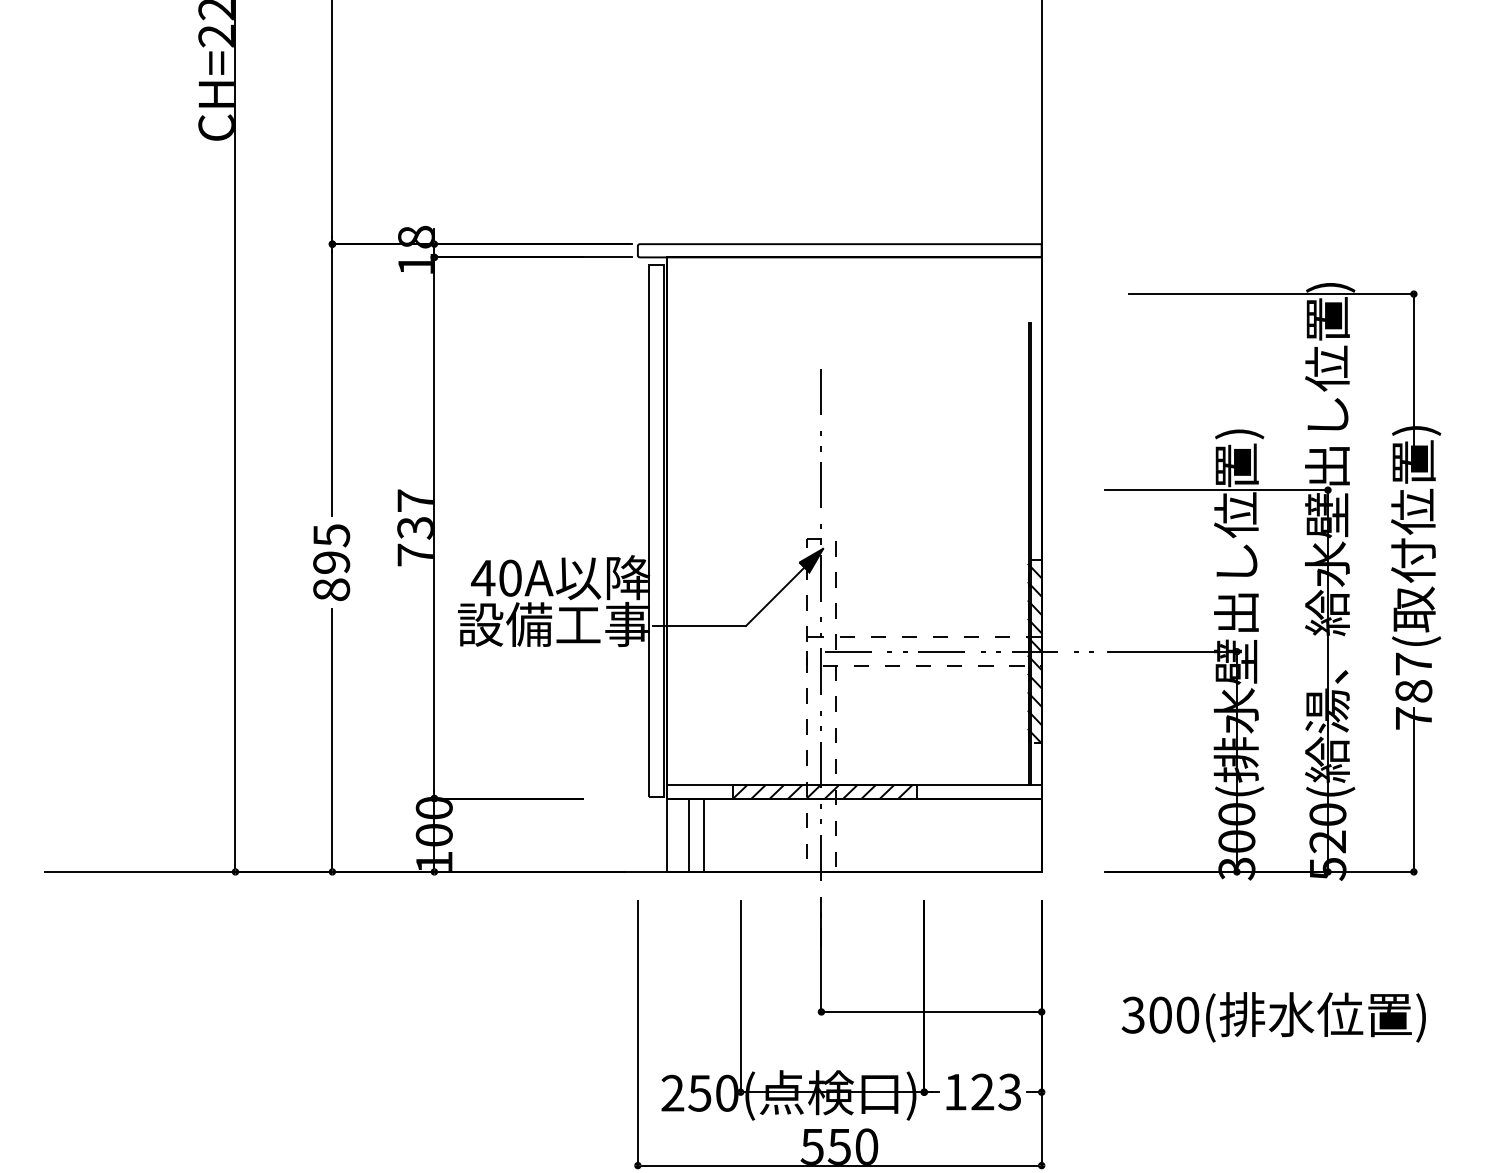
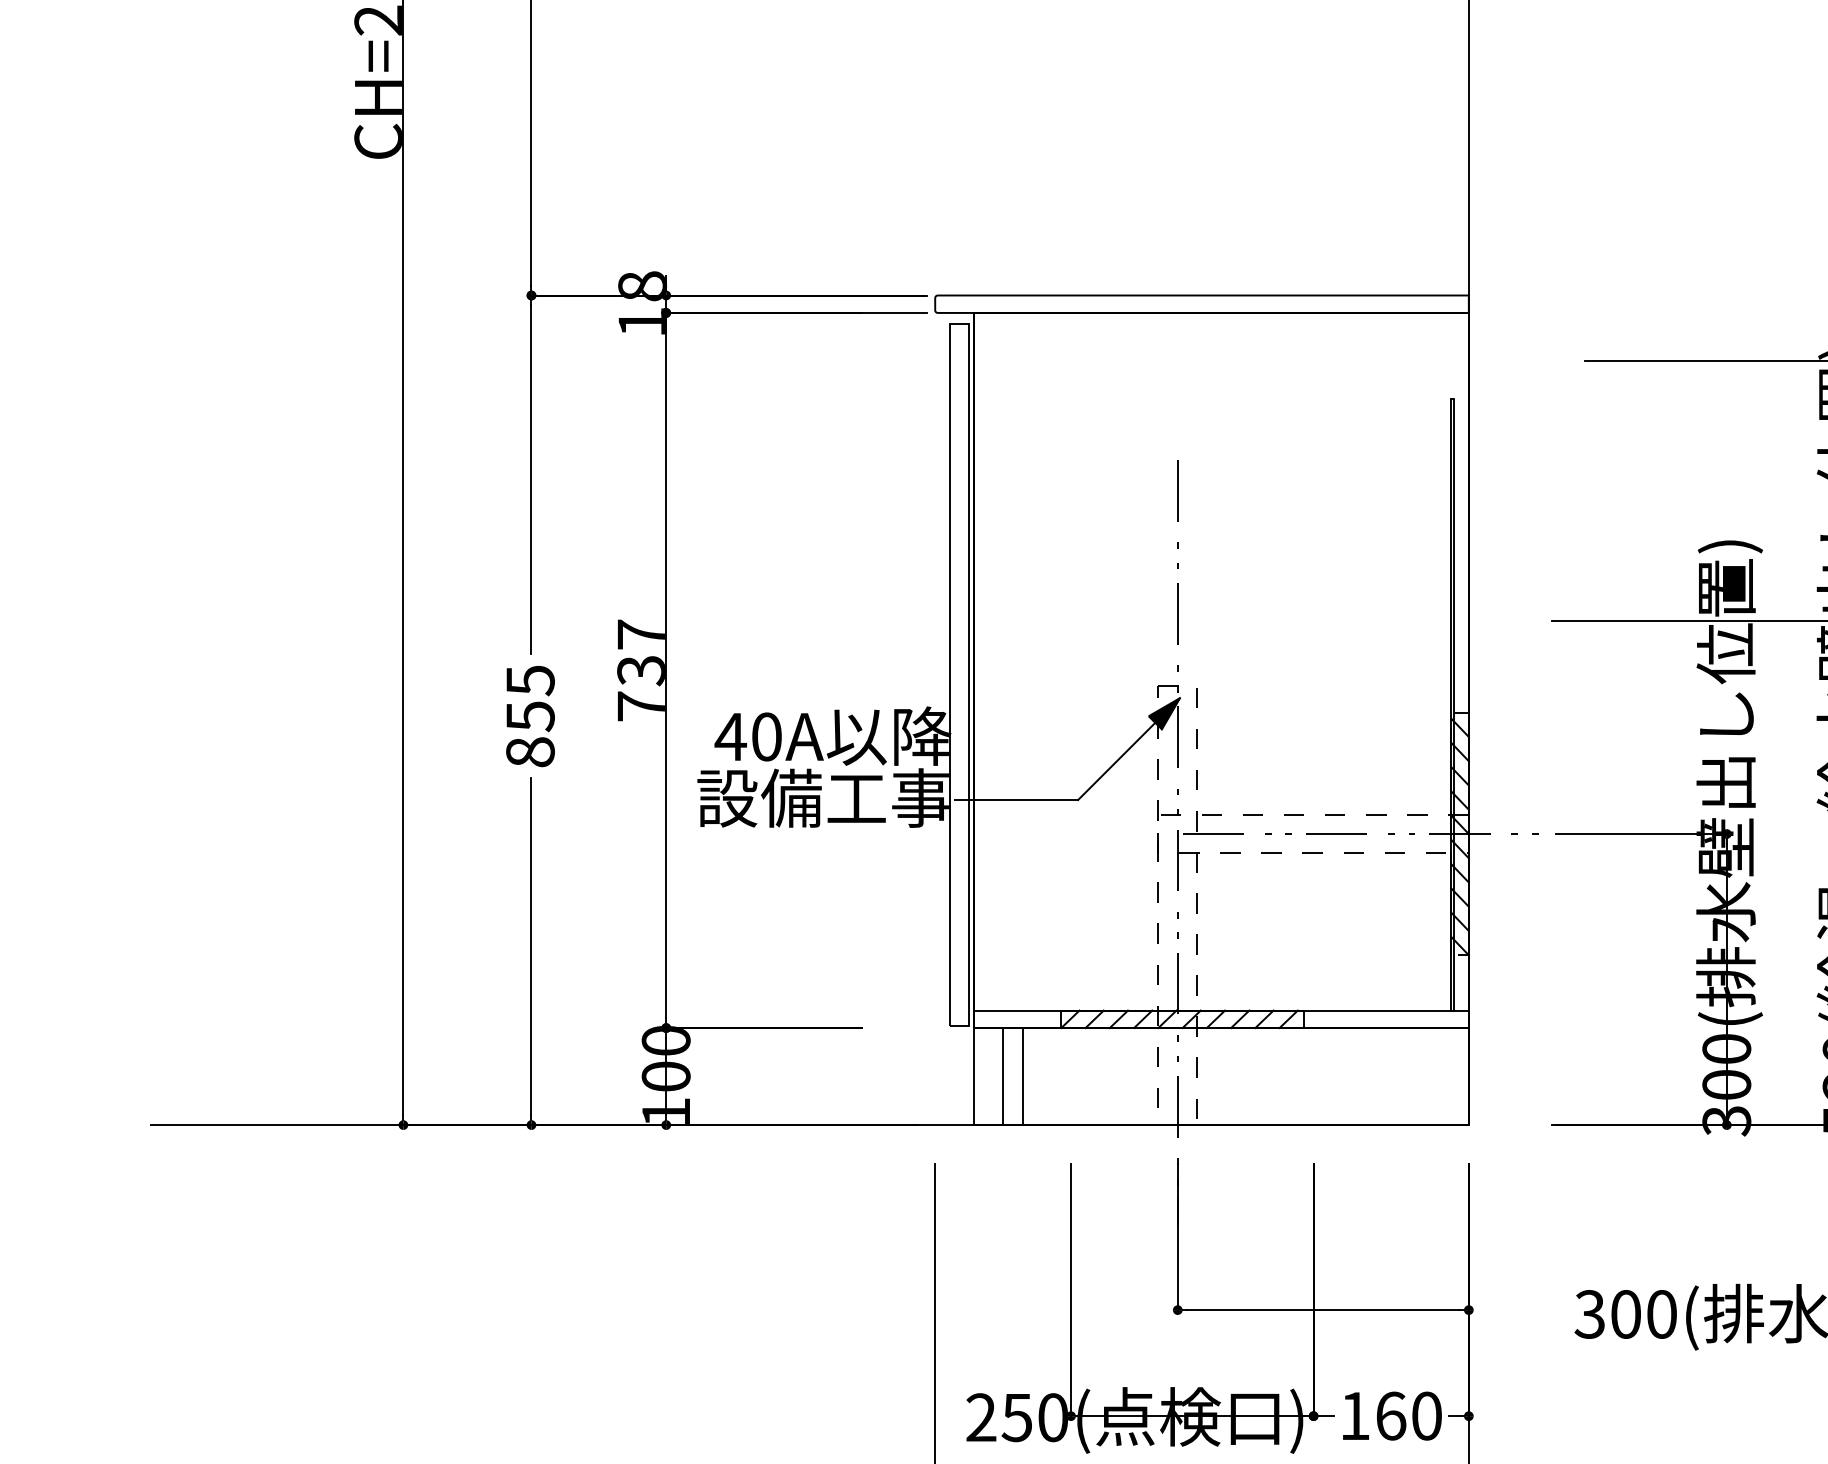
text: (331, 562) -> (530, 716), 895 -> 855
text: (996, 1091) -> (1409, 1415), 123 -> 160

